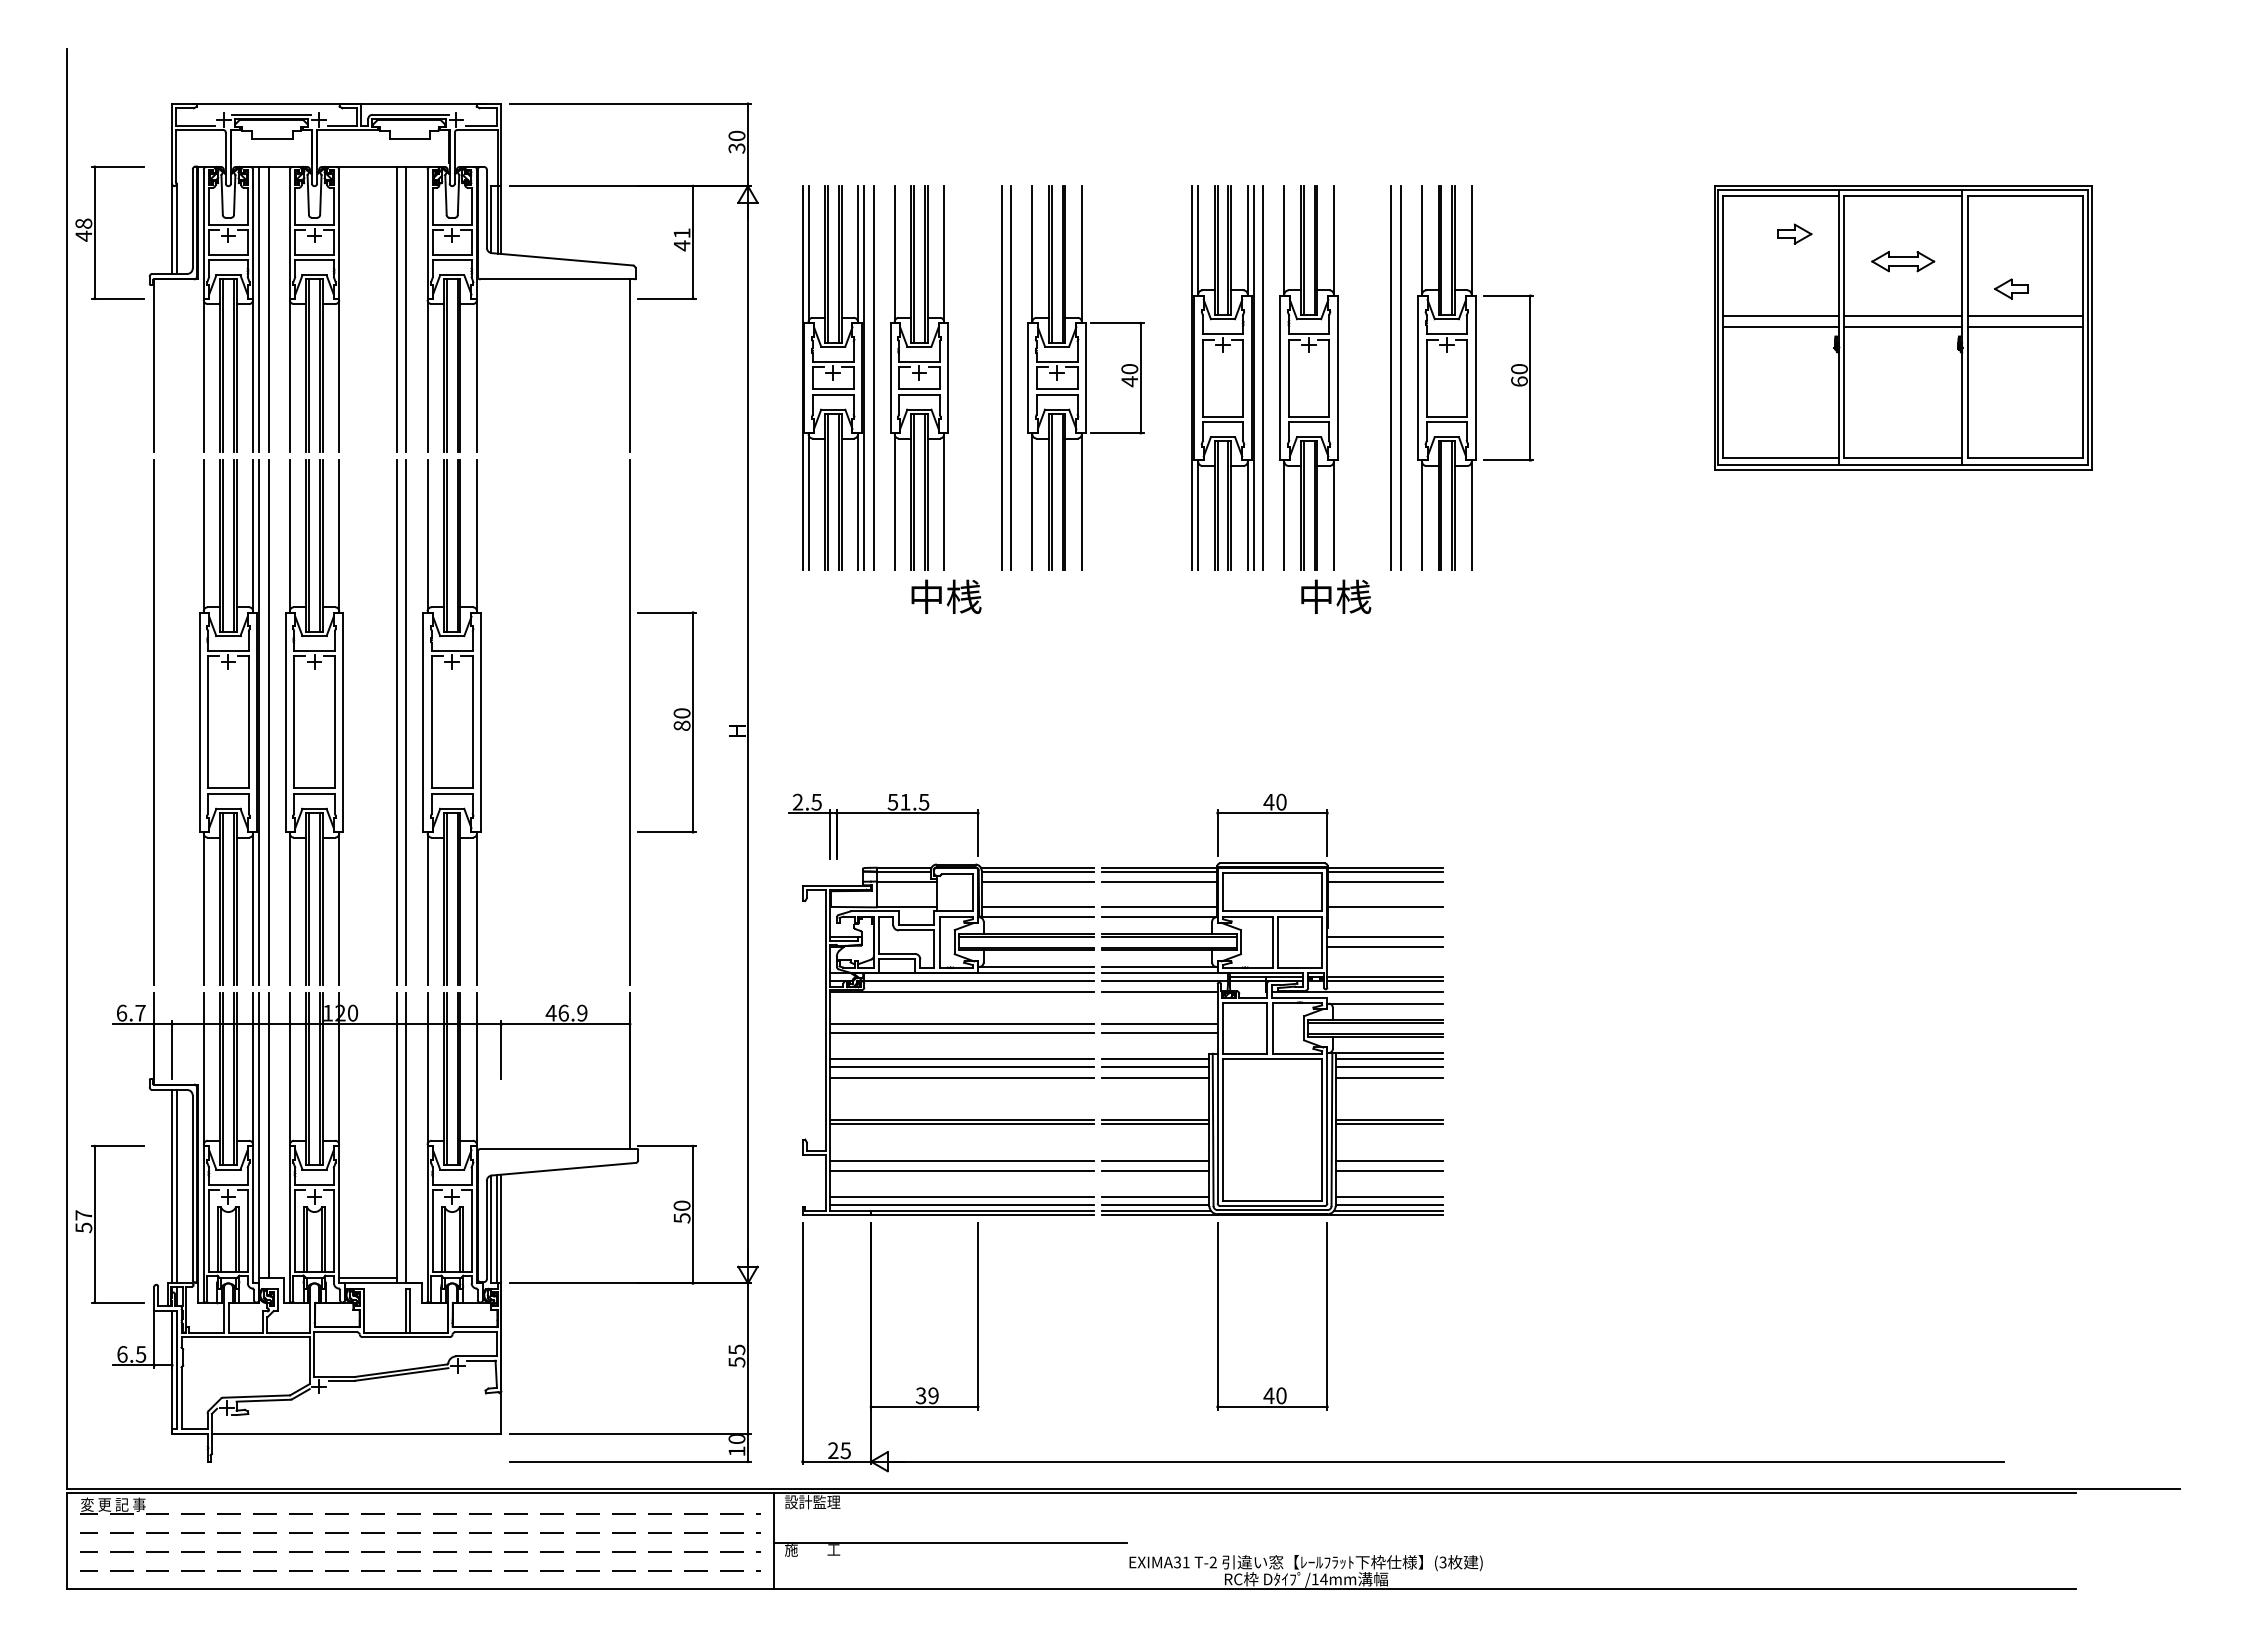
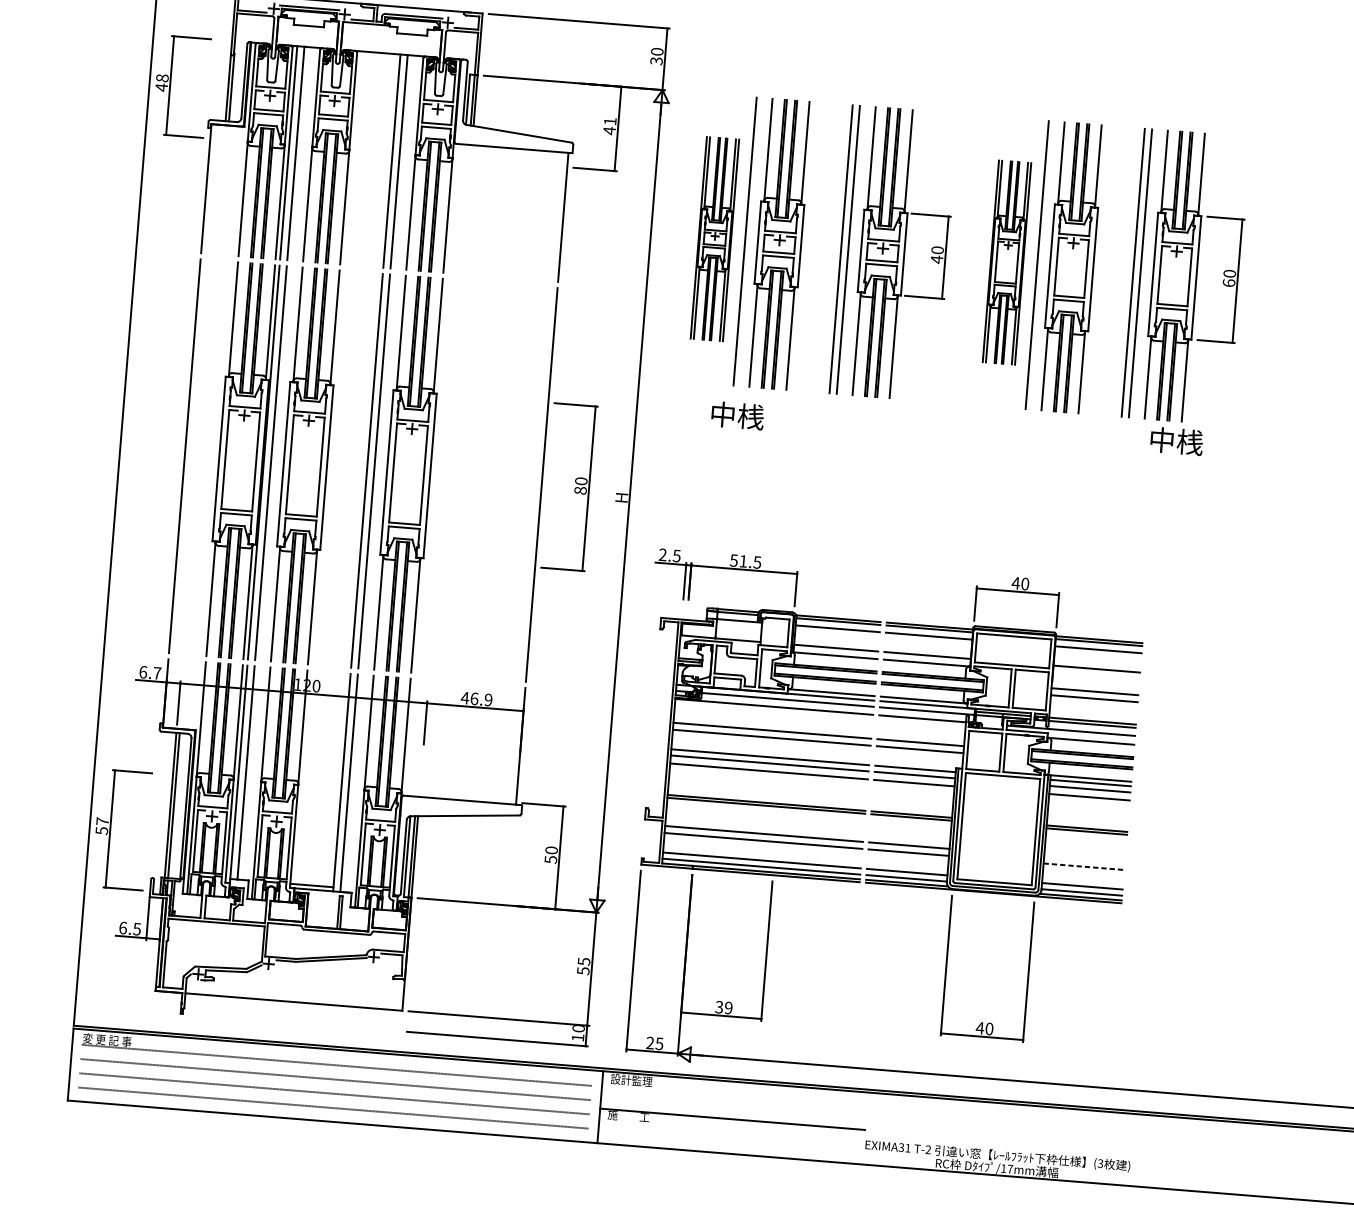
part: (833, 377) -> (715, 238), size x0.7
part: (1222, 377) -> (1006, 262), size x0.7
text: (946, 596) -> (737, 415), moved
text: (1336, 596) -> (1177, 441), moved
line: (1389, 1161) -> (1084, 859), removed
line: (1389, 1170) -> (1084, 866), solid -> dashed
text: (1323, 1579) -> (1009, 1169), /14mm -> /17mm

